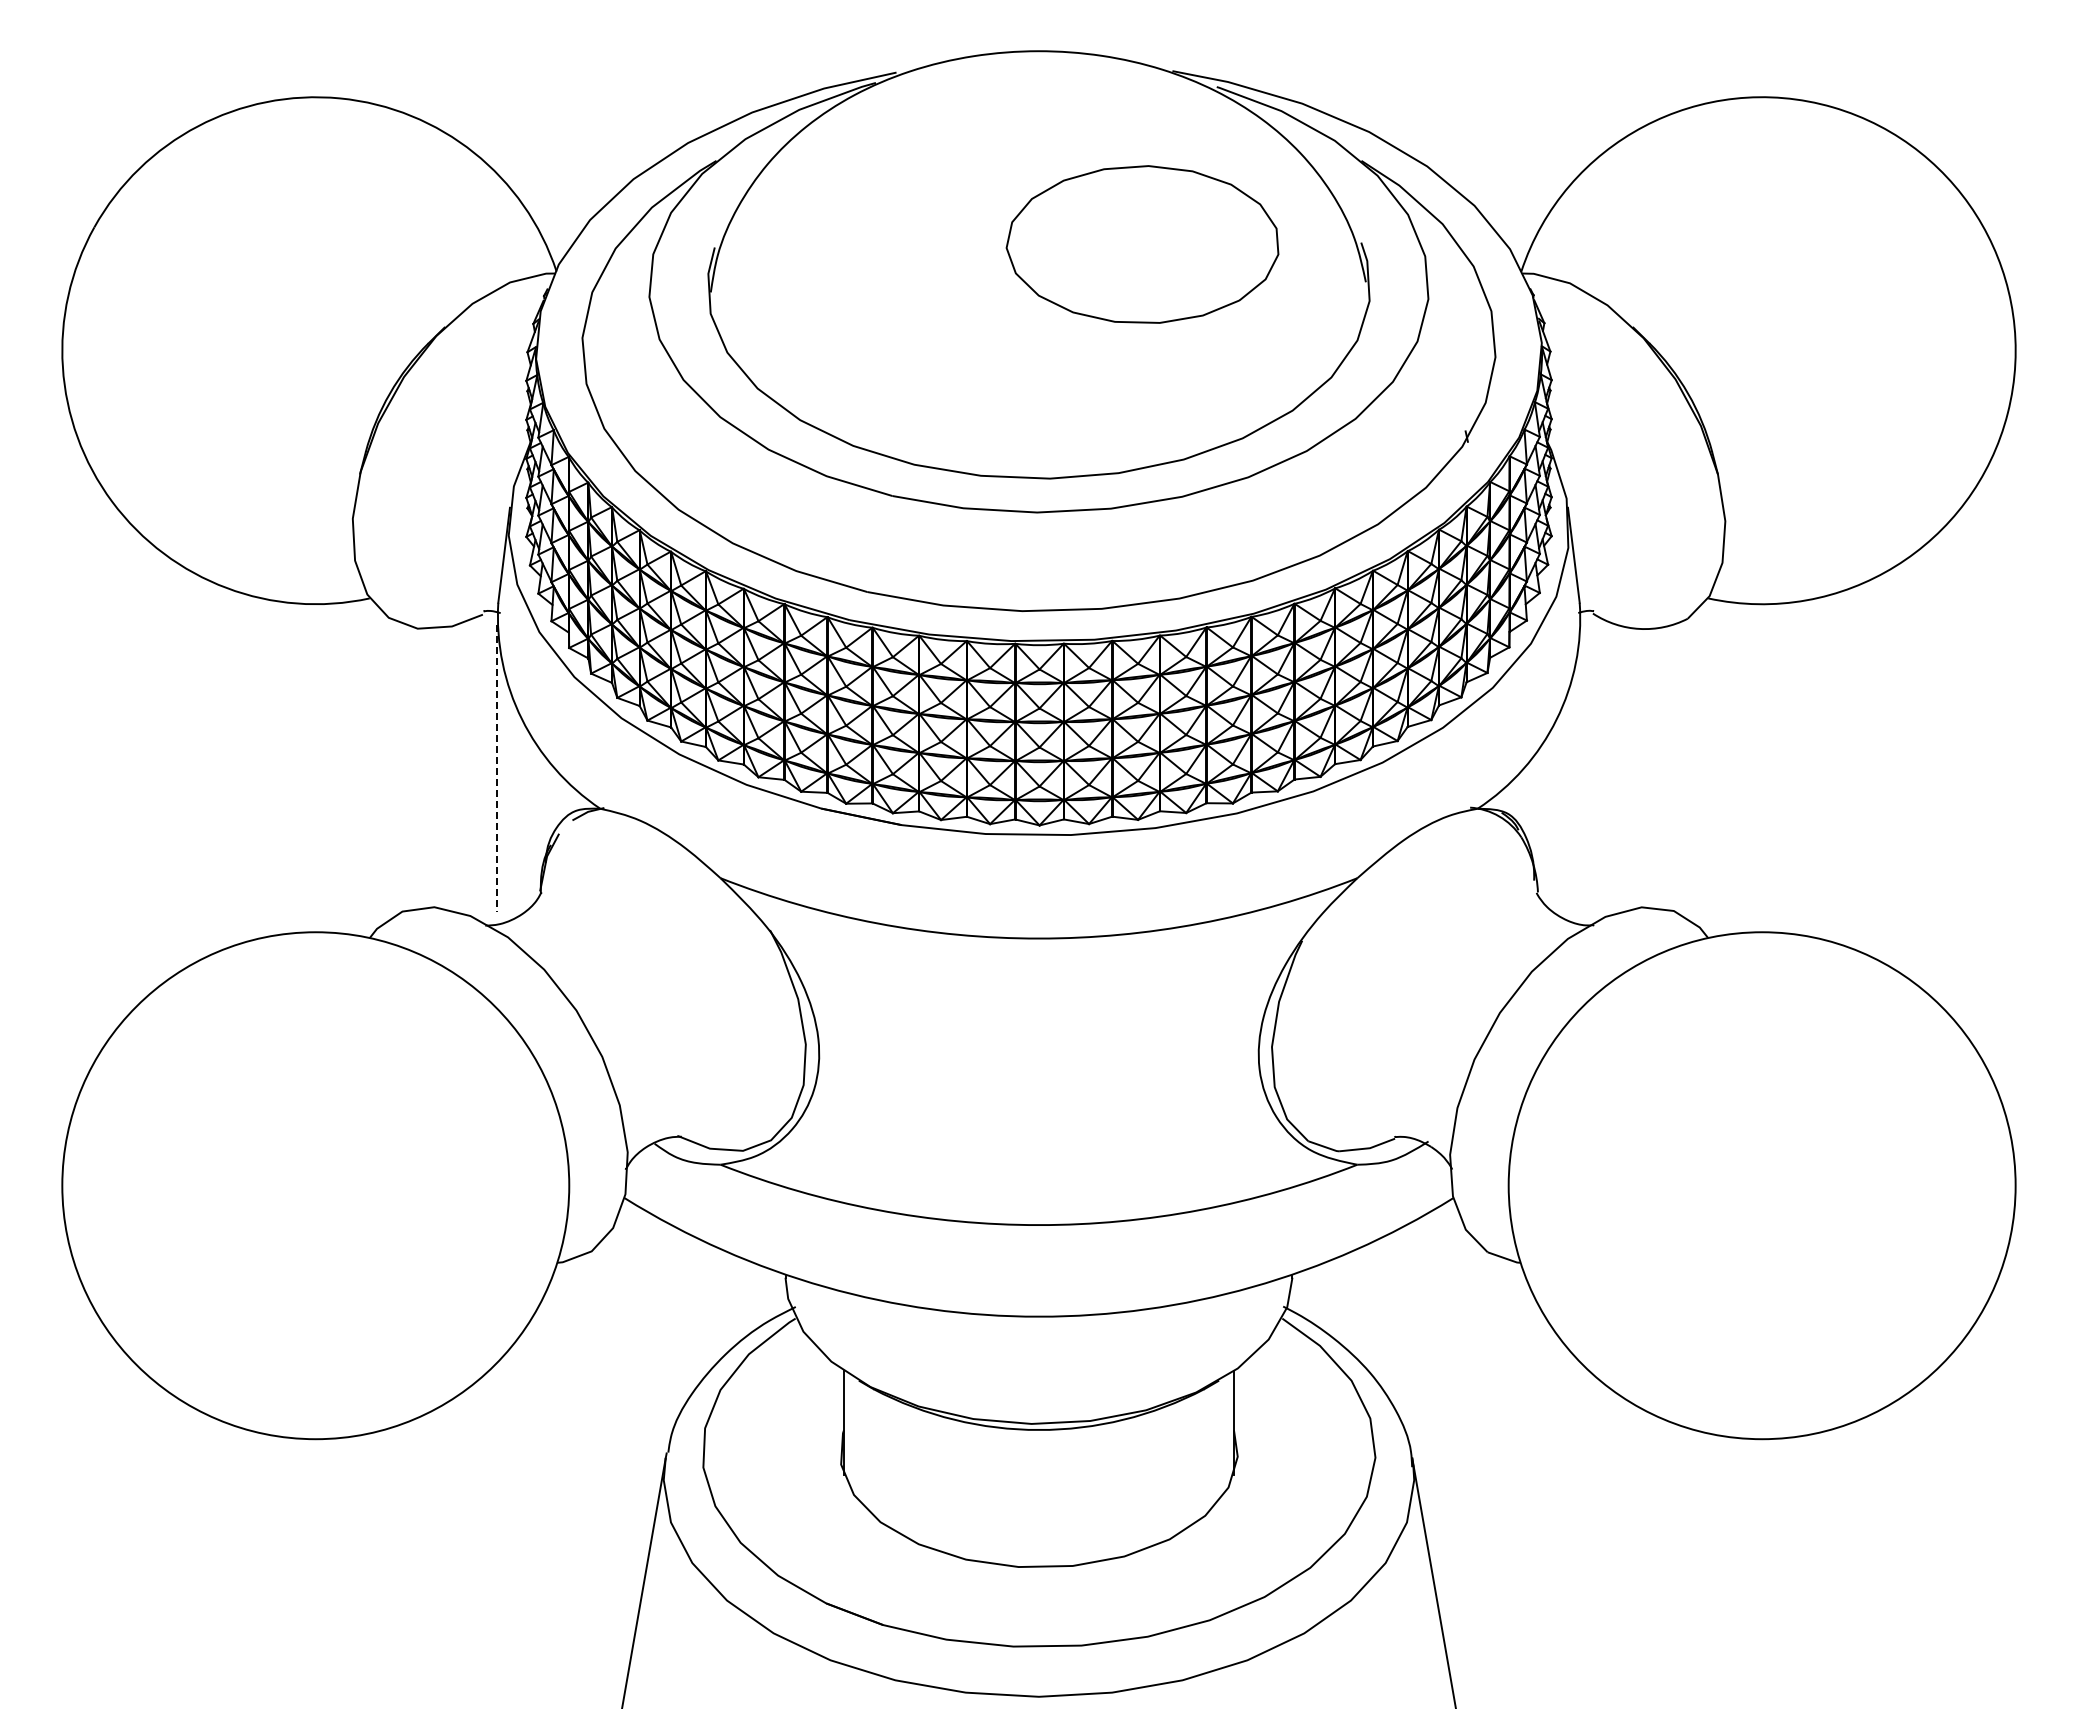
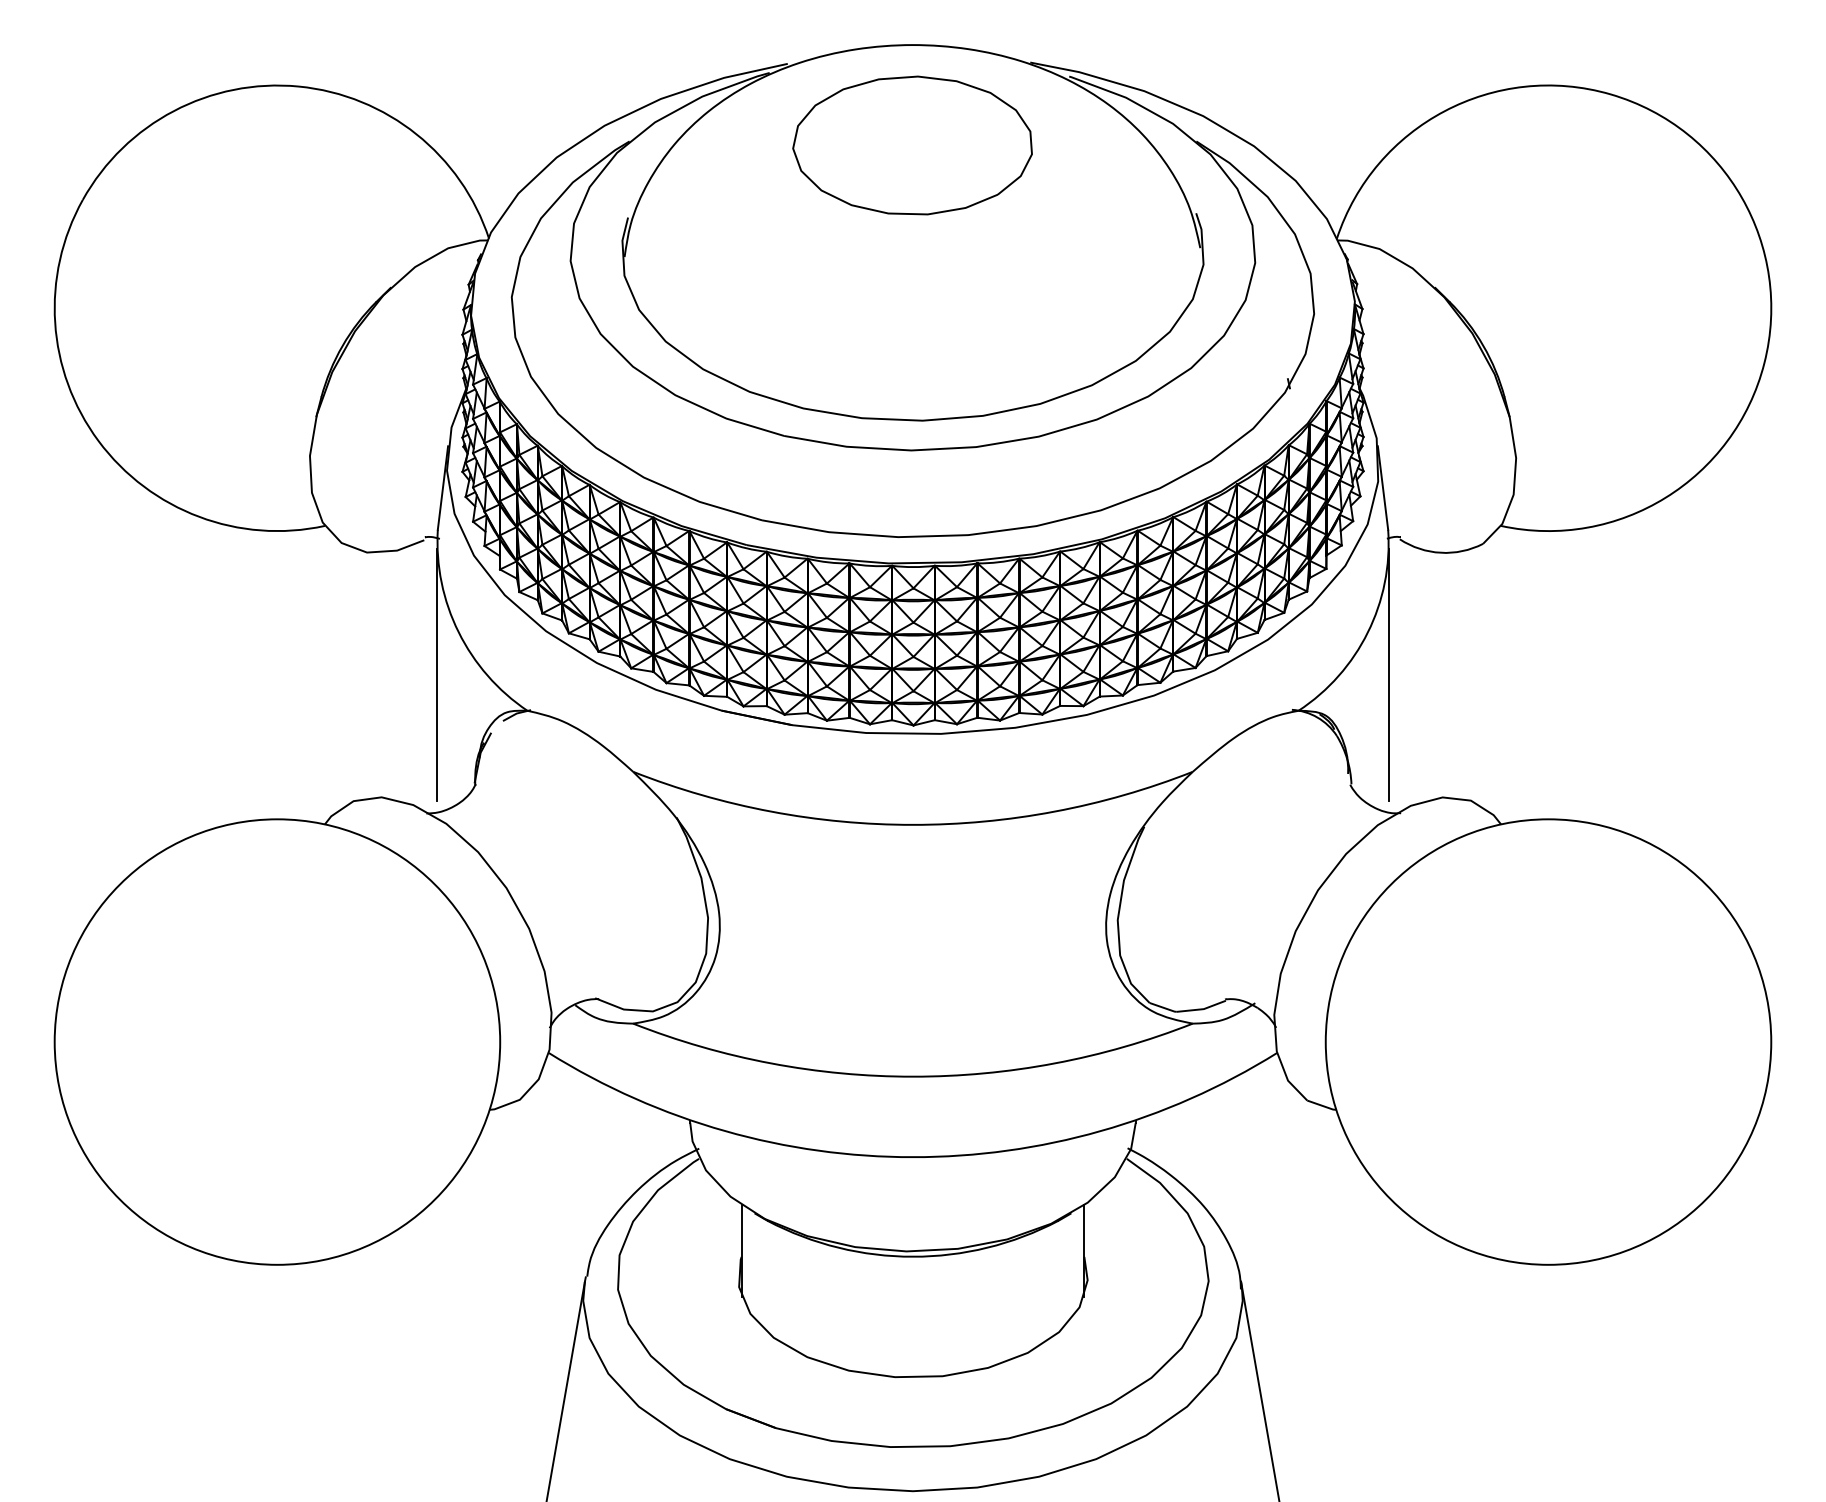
part: (1142, 244) -> (912, 145), moved
line: (1581, 767) -> (1389, 674), added
line: (496, 768) -> (436, 675), dashed -> solid

